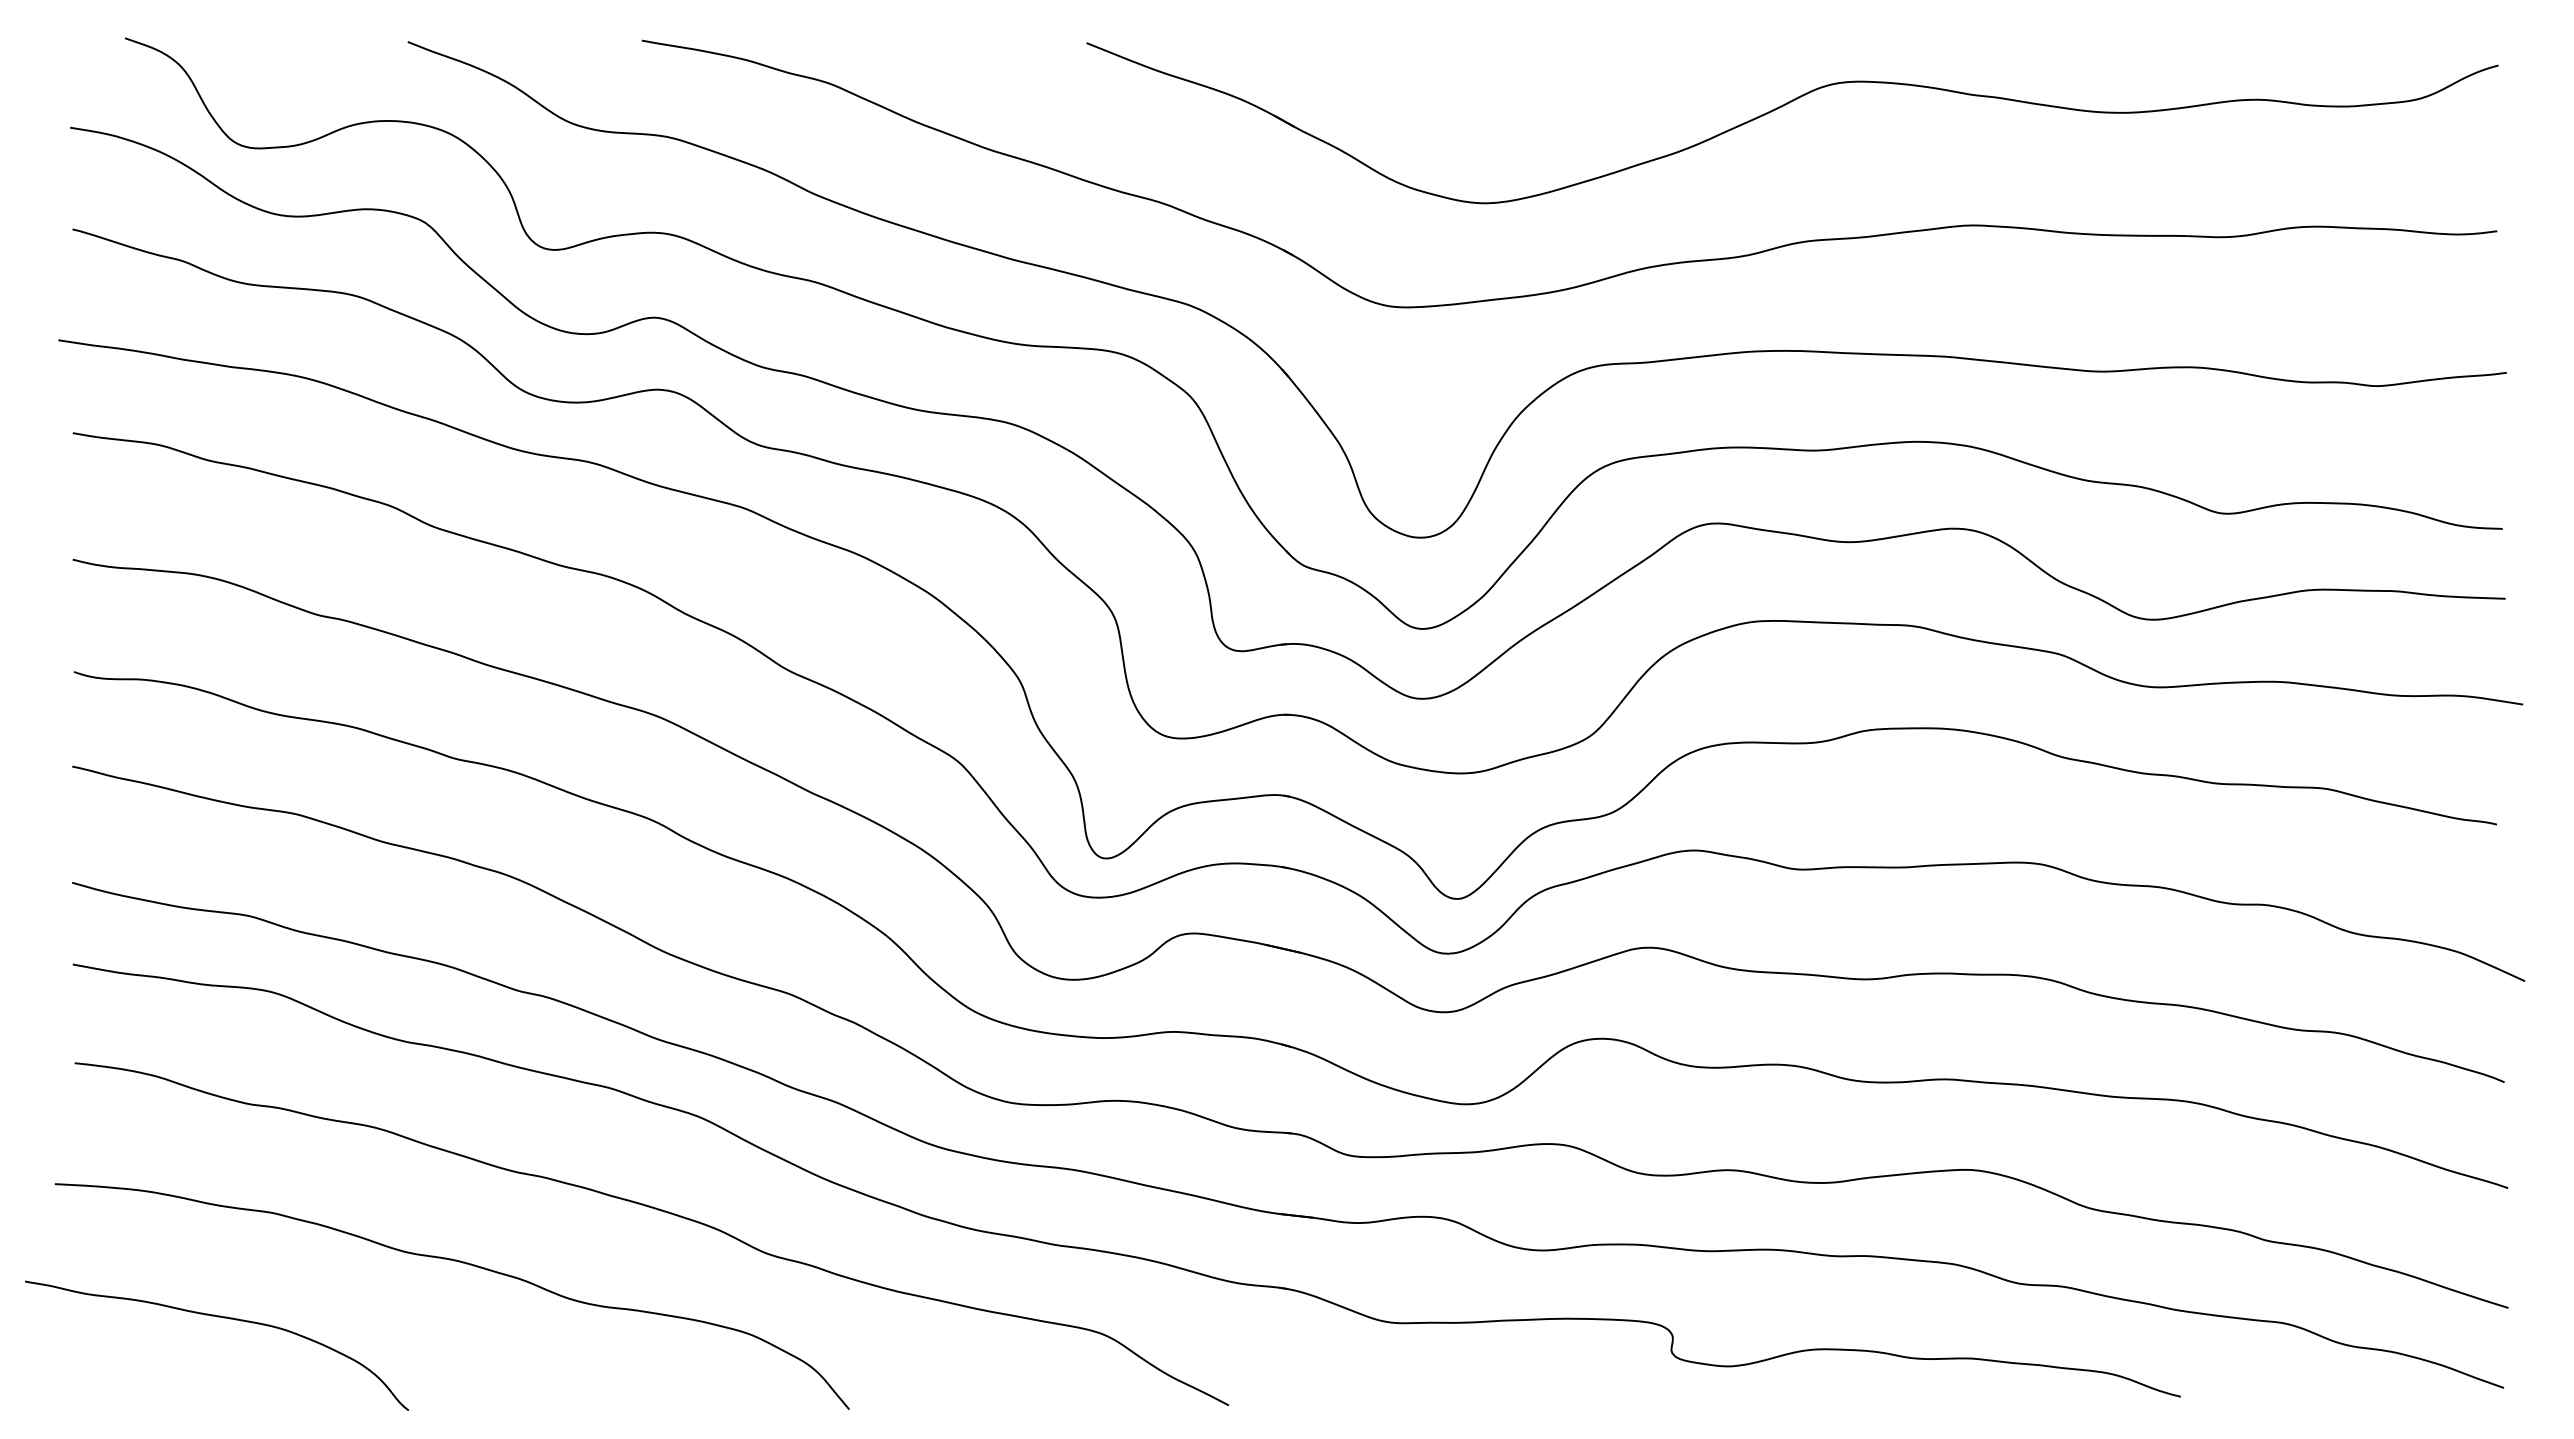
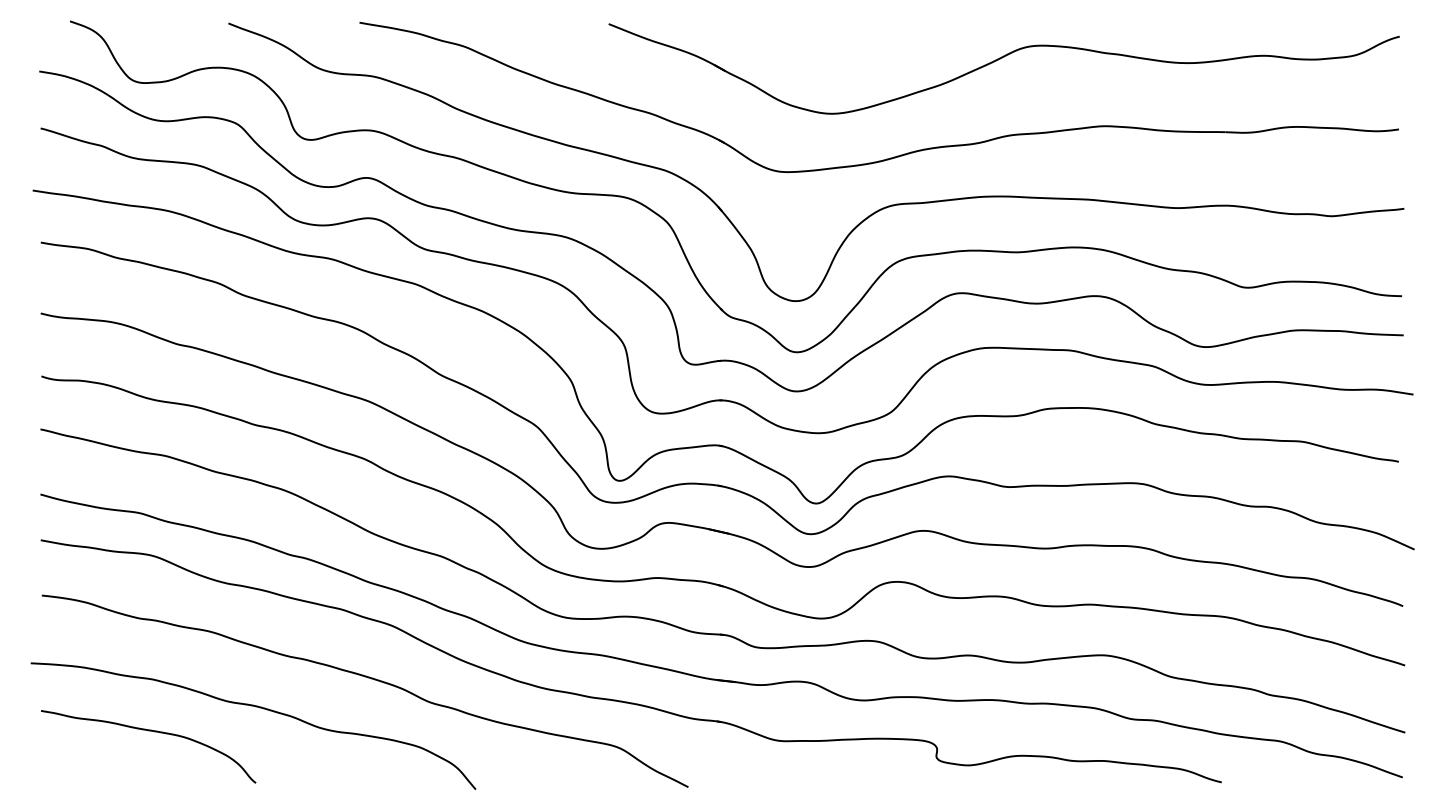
curve: (216, 1318) -> (148, 731), moved

